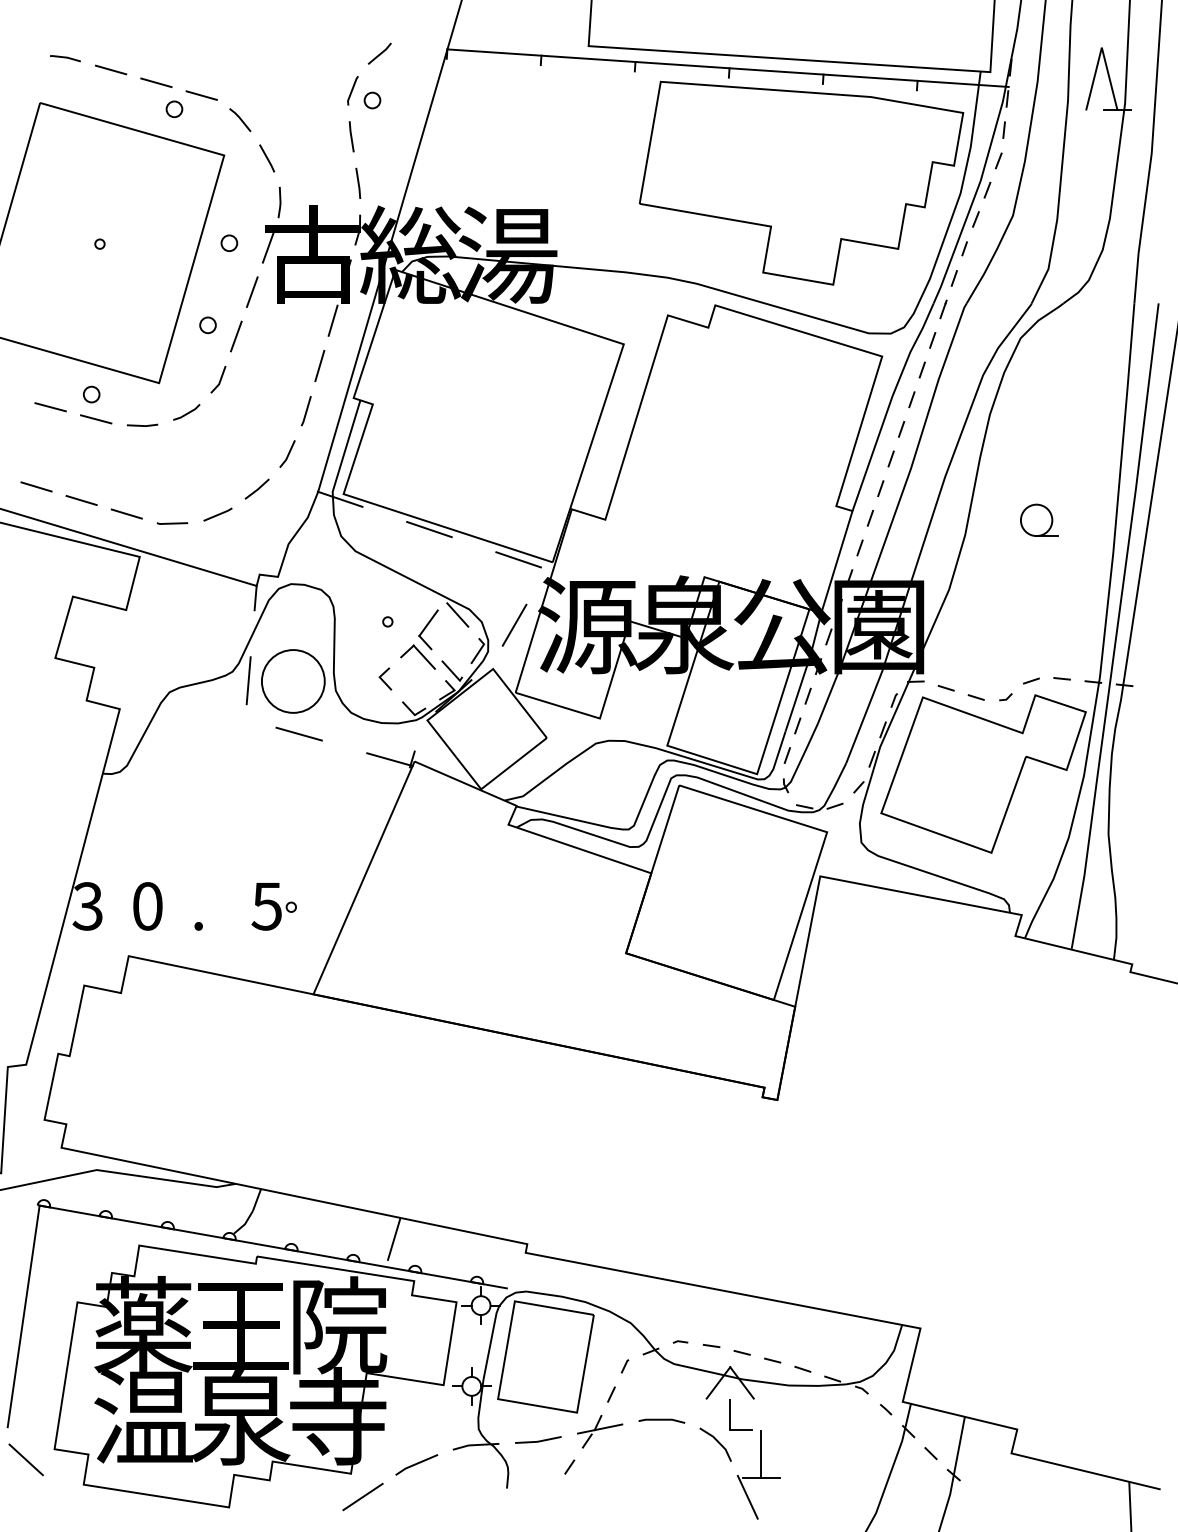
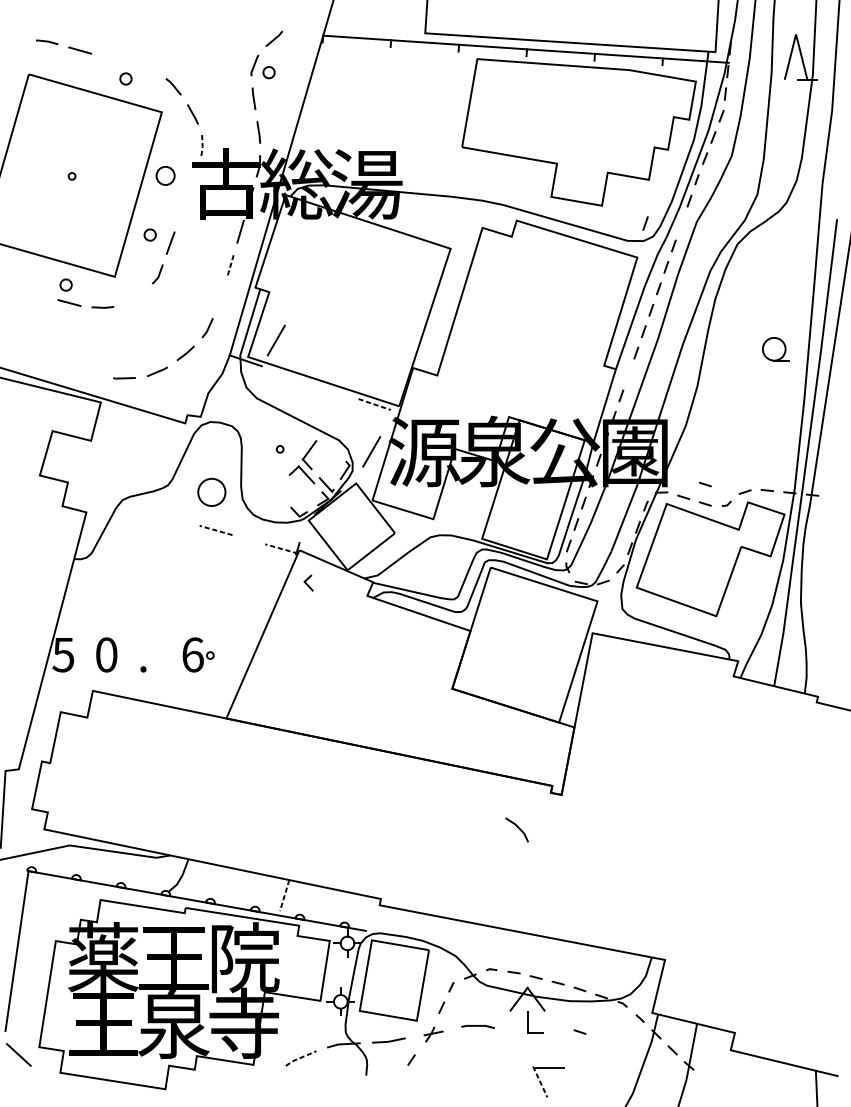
line: (156, 82) -> (112, 59), removed
line: (201, 95) -> (145, 68), removed
line: (280, 202) -> (202, 146), solid -> dashed
circle: (229, 242) -> (165, 175), size x1.6
line: (267, 247) -> (193, 178), removed
line: (251, 291) -> (181, 210), removed
line: (943, 309) -> (645, 223), moved
line: (319, 366) -> (230, 264), solid -> dashed
line: (50, 407) -> (36, 294), removed
line: (305, 411) -> (220, 297), removed
line: (187, 412) -> (135, 298), removed
line: (382, 470) -> (276, 339), added
line: (36, 486) -> (26, 351), removed
line: (81, 500) -> (58, 361), removed
line: (126, 513) -> (91, 371), removed
line: (869, 517) -> (628, 373), removed
part: (1039, 519) -> (776, 348), moved
line: (429, 529) -> (310, 382), removed
line: (518, 559) -> (374, 404), solid -> dashed
line: (255, 597) -> (184, 431), removed
line: (457, 614) -> (330, 444), removed
line: (975, 670) -> (704, 484), added
line: (383, 679) -> (307, 583), moved
line: (248, 680) -> (179, 491), removed
circle: (292, 681) -> (211, 492), size x0.6
line: (299, 734) -> (216, 530), solid -> dashed
line: (389, 759) -> (281, 548), solid -> dashed
text: (87, 906) -> (63, 655), 3 -> 5
text: (266, 906) -> (192, 655), 5 -> 6
line: (393, 1239) -> (284, 895), solid -> dashed
text: (143, 1416) -> (103, 1023), 温 -> 王
line: (802, 1428) -> (579, 1032), added
part: (600, 1431) -> (433, 1034), size x0.6
line: (717, 1442) -> (518, 828), moved
line: (761, 1454) -> (550, 1051), removed
line: (416, 1464) -> (300, 1058), solid -> dashed
line: (362, 1496) -> (261, 1081), removed
line: (747, 1497) -> (540, 1082), solid -> dashed

